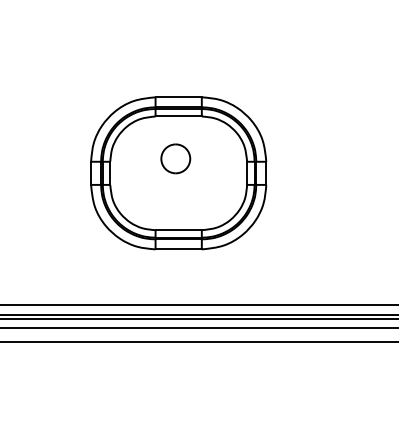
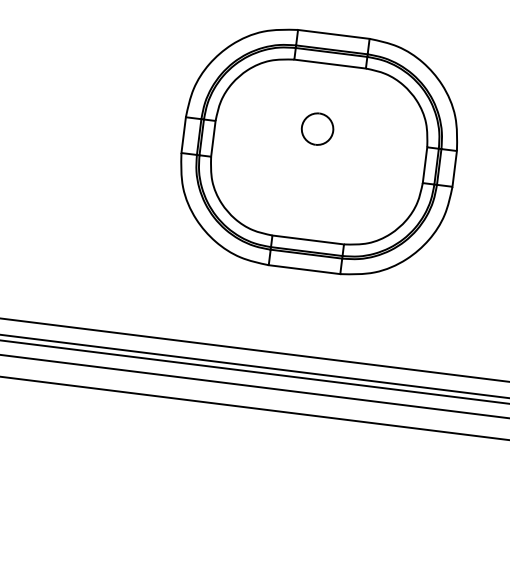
part: (175, 158) -> (317, 128), size x0.7

